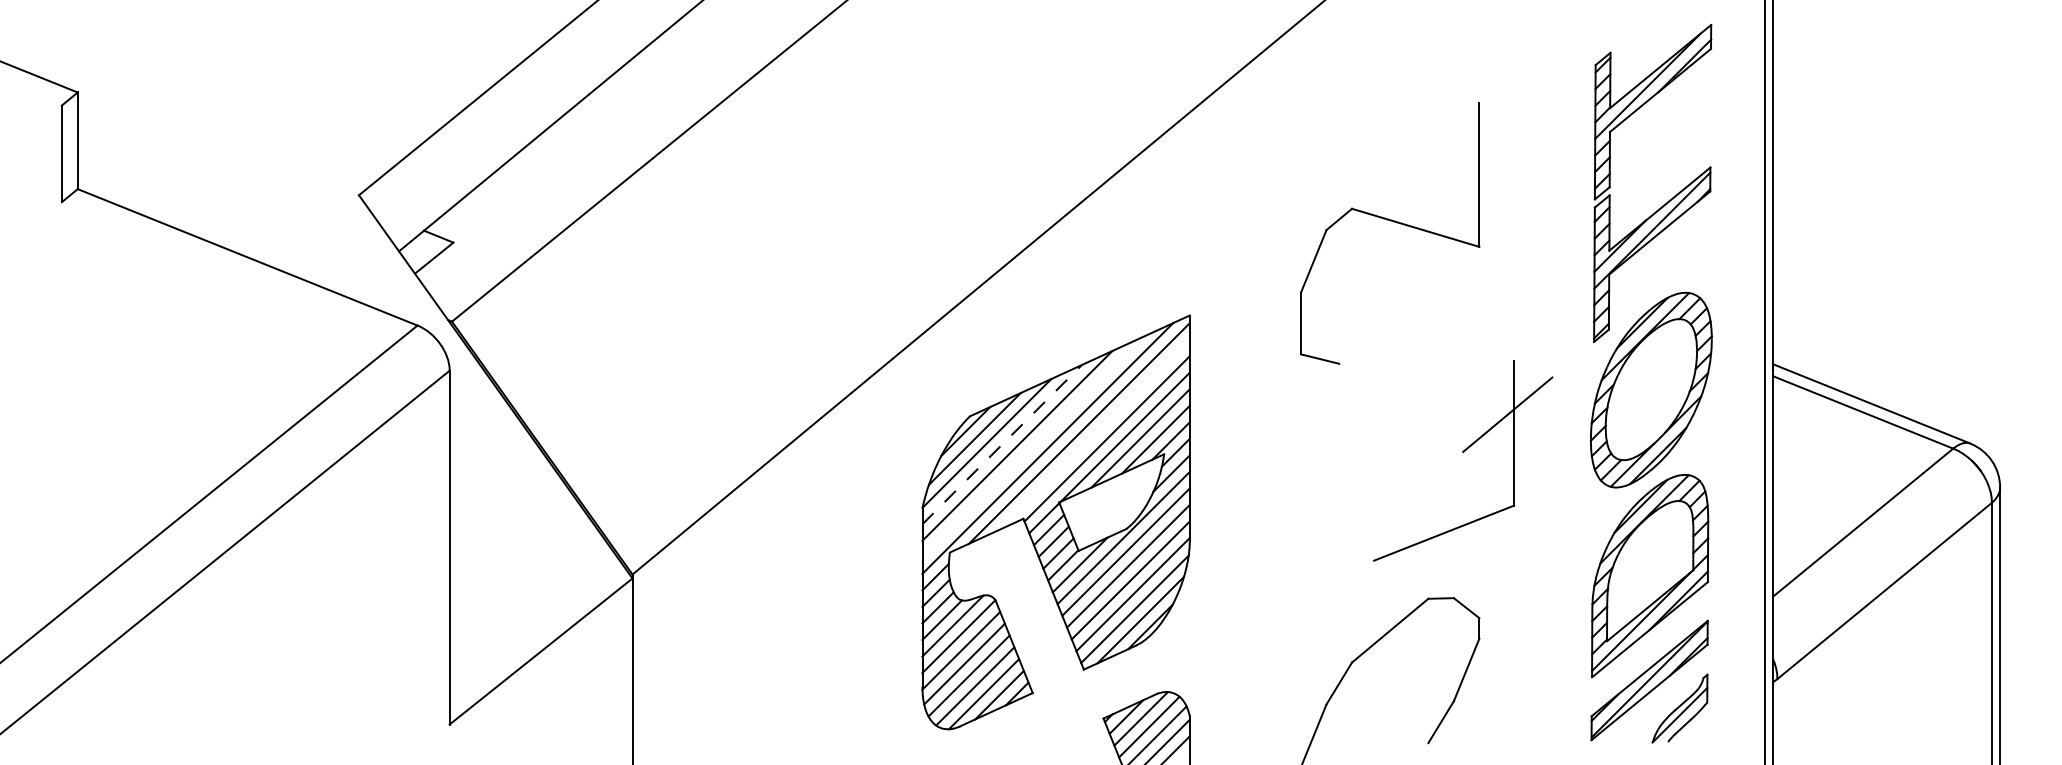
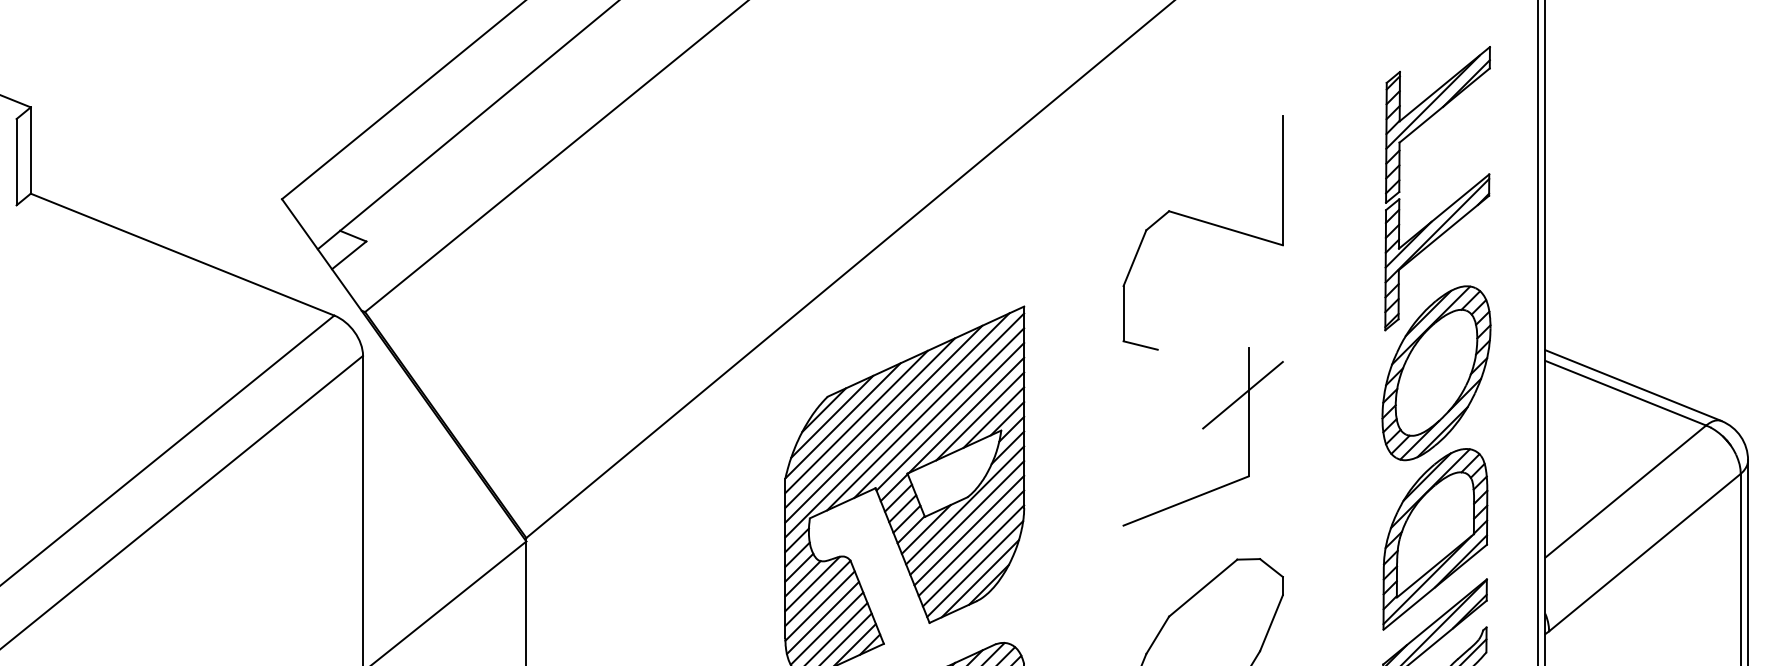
line: (1094, 434) -> (939, 412), added
line: (1002, 444) -> (856, 421), dashed -> solid
line: (1032, 447) -> (883, 424), added
part: (1463, 452) -> (1203, 428), moved

